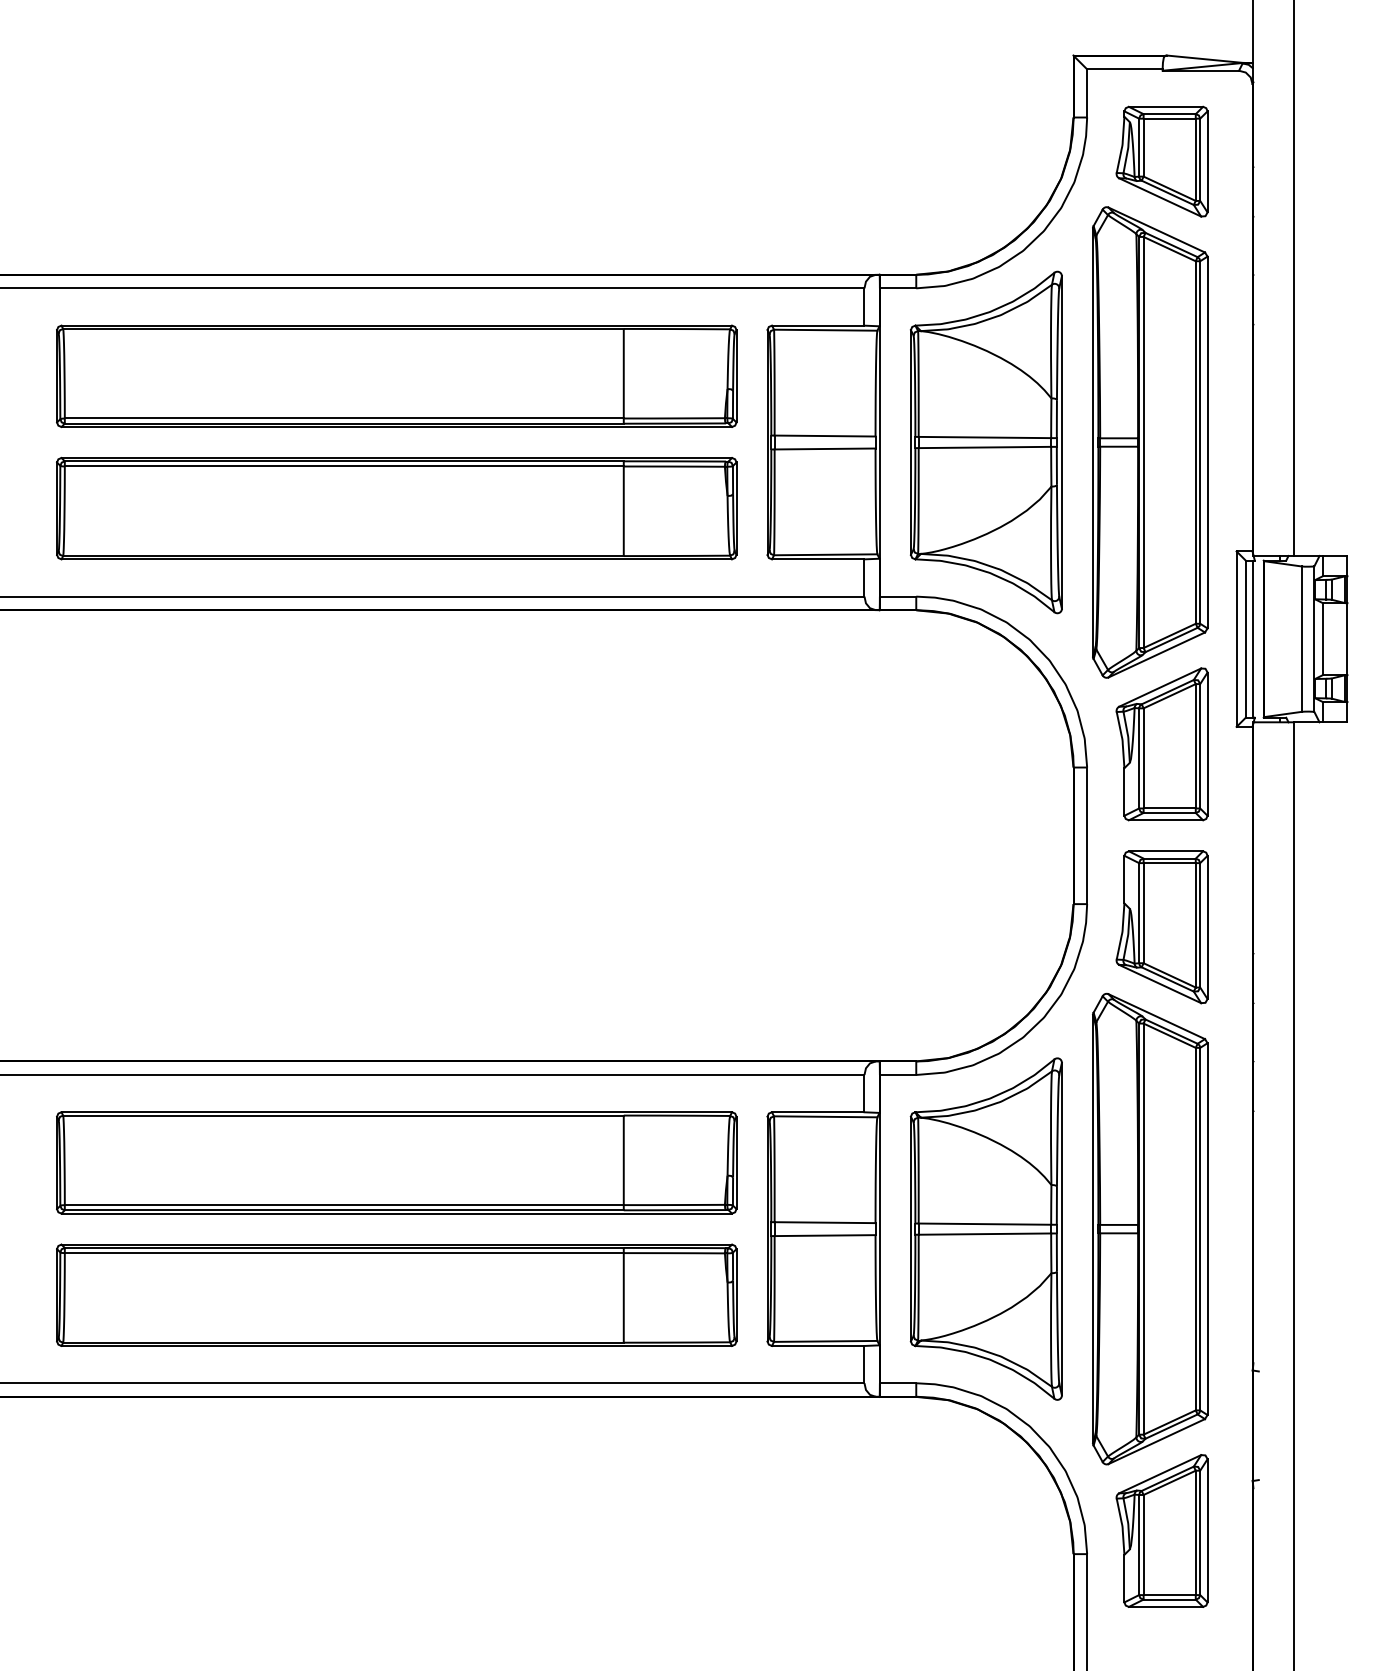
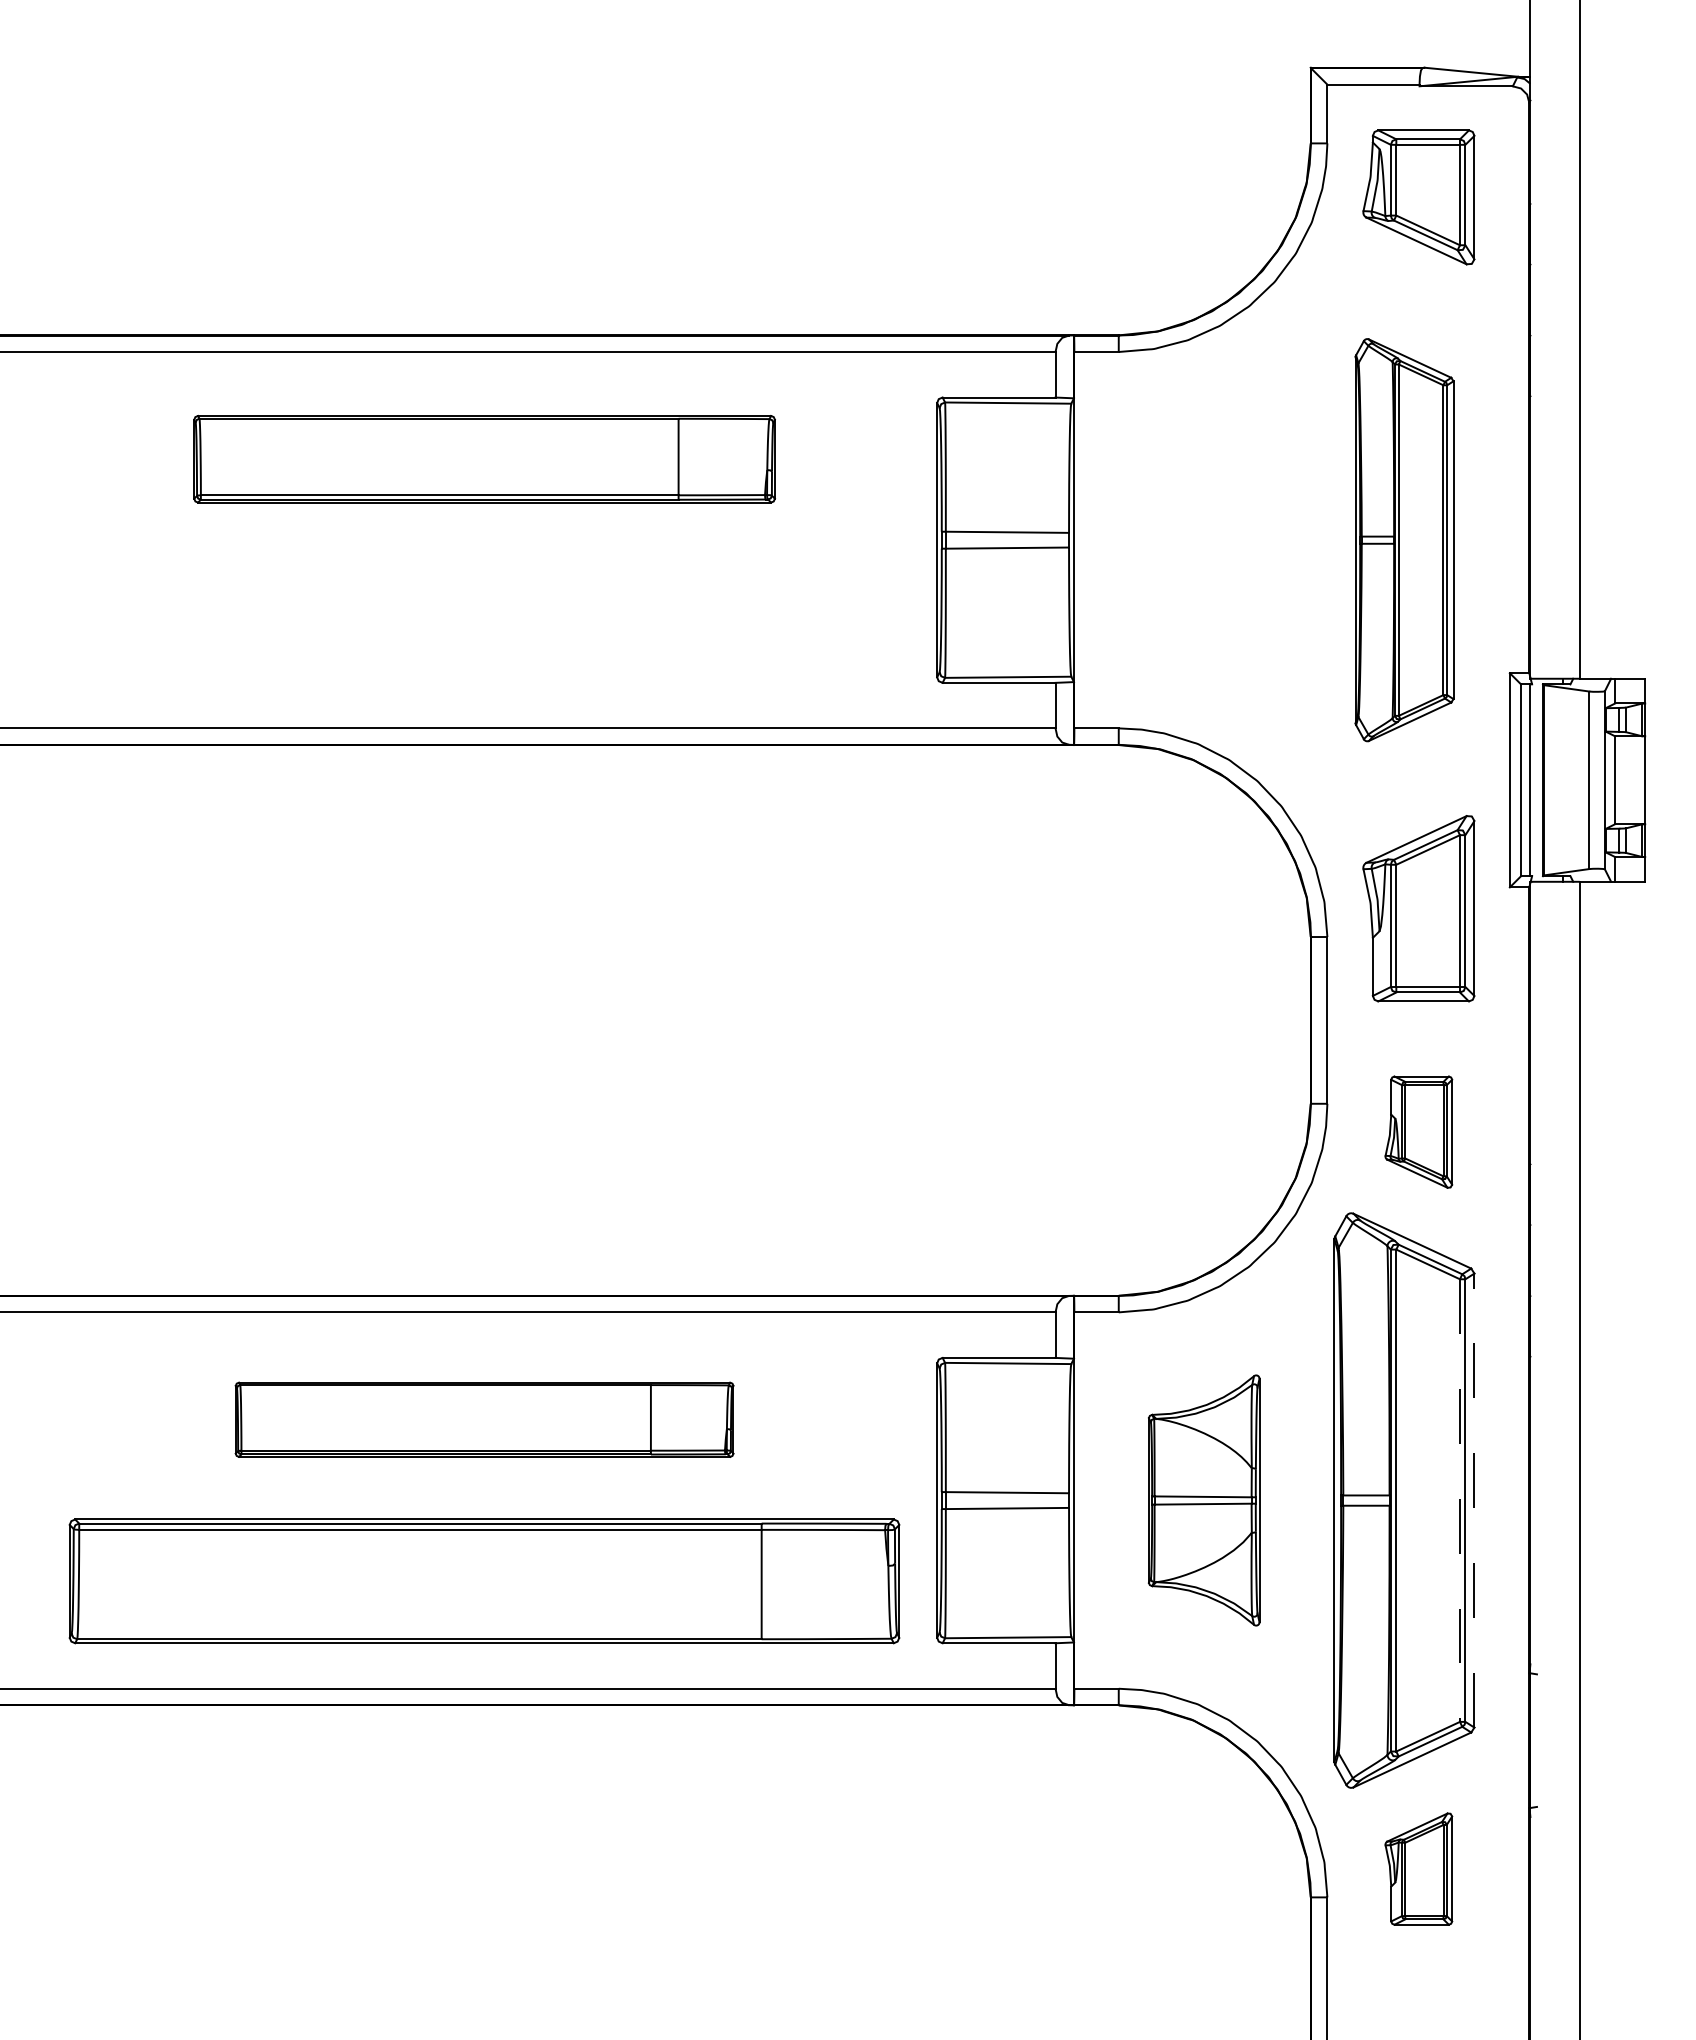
part: (396, 375) -> (484, 458), size x0.7
part: (985, 442) -> (1203, 540), removed
part: (1150, 442) -> (1404, 540), size x0.7
part: (396, 508) -> (484, 620), removed
part: (1161, 927) -> (1418, 1132), size x0.6
part: (396, 1162) -> (484, 1419), size x0.6
part: (985, 1228) -> (1203, 1499), size x0.6
line: (1195, 1229) -> (1459, 1501), solid -> dashed
line: (1207, 1229) -> (1474, 1501), solid -> dashed
part: (1161, 1530) -> (1418, 1868), size x0.6

